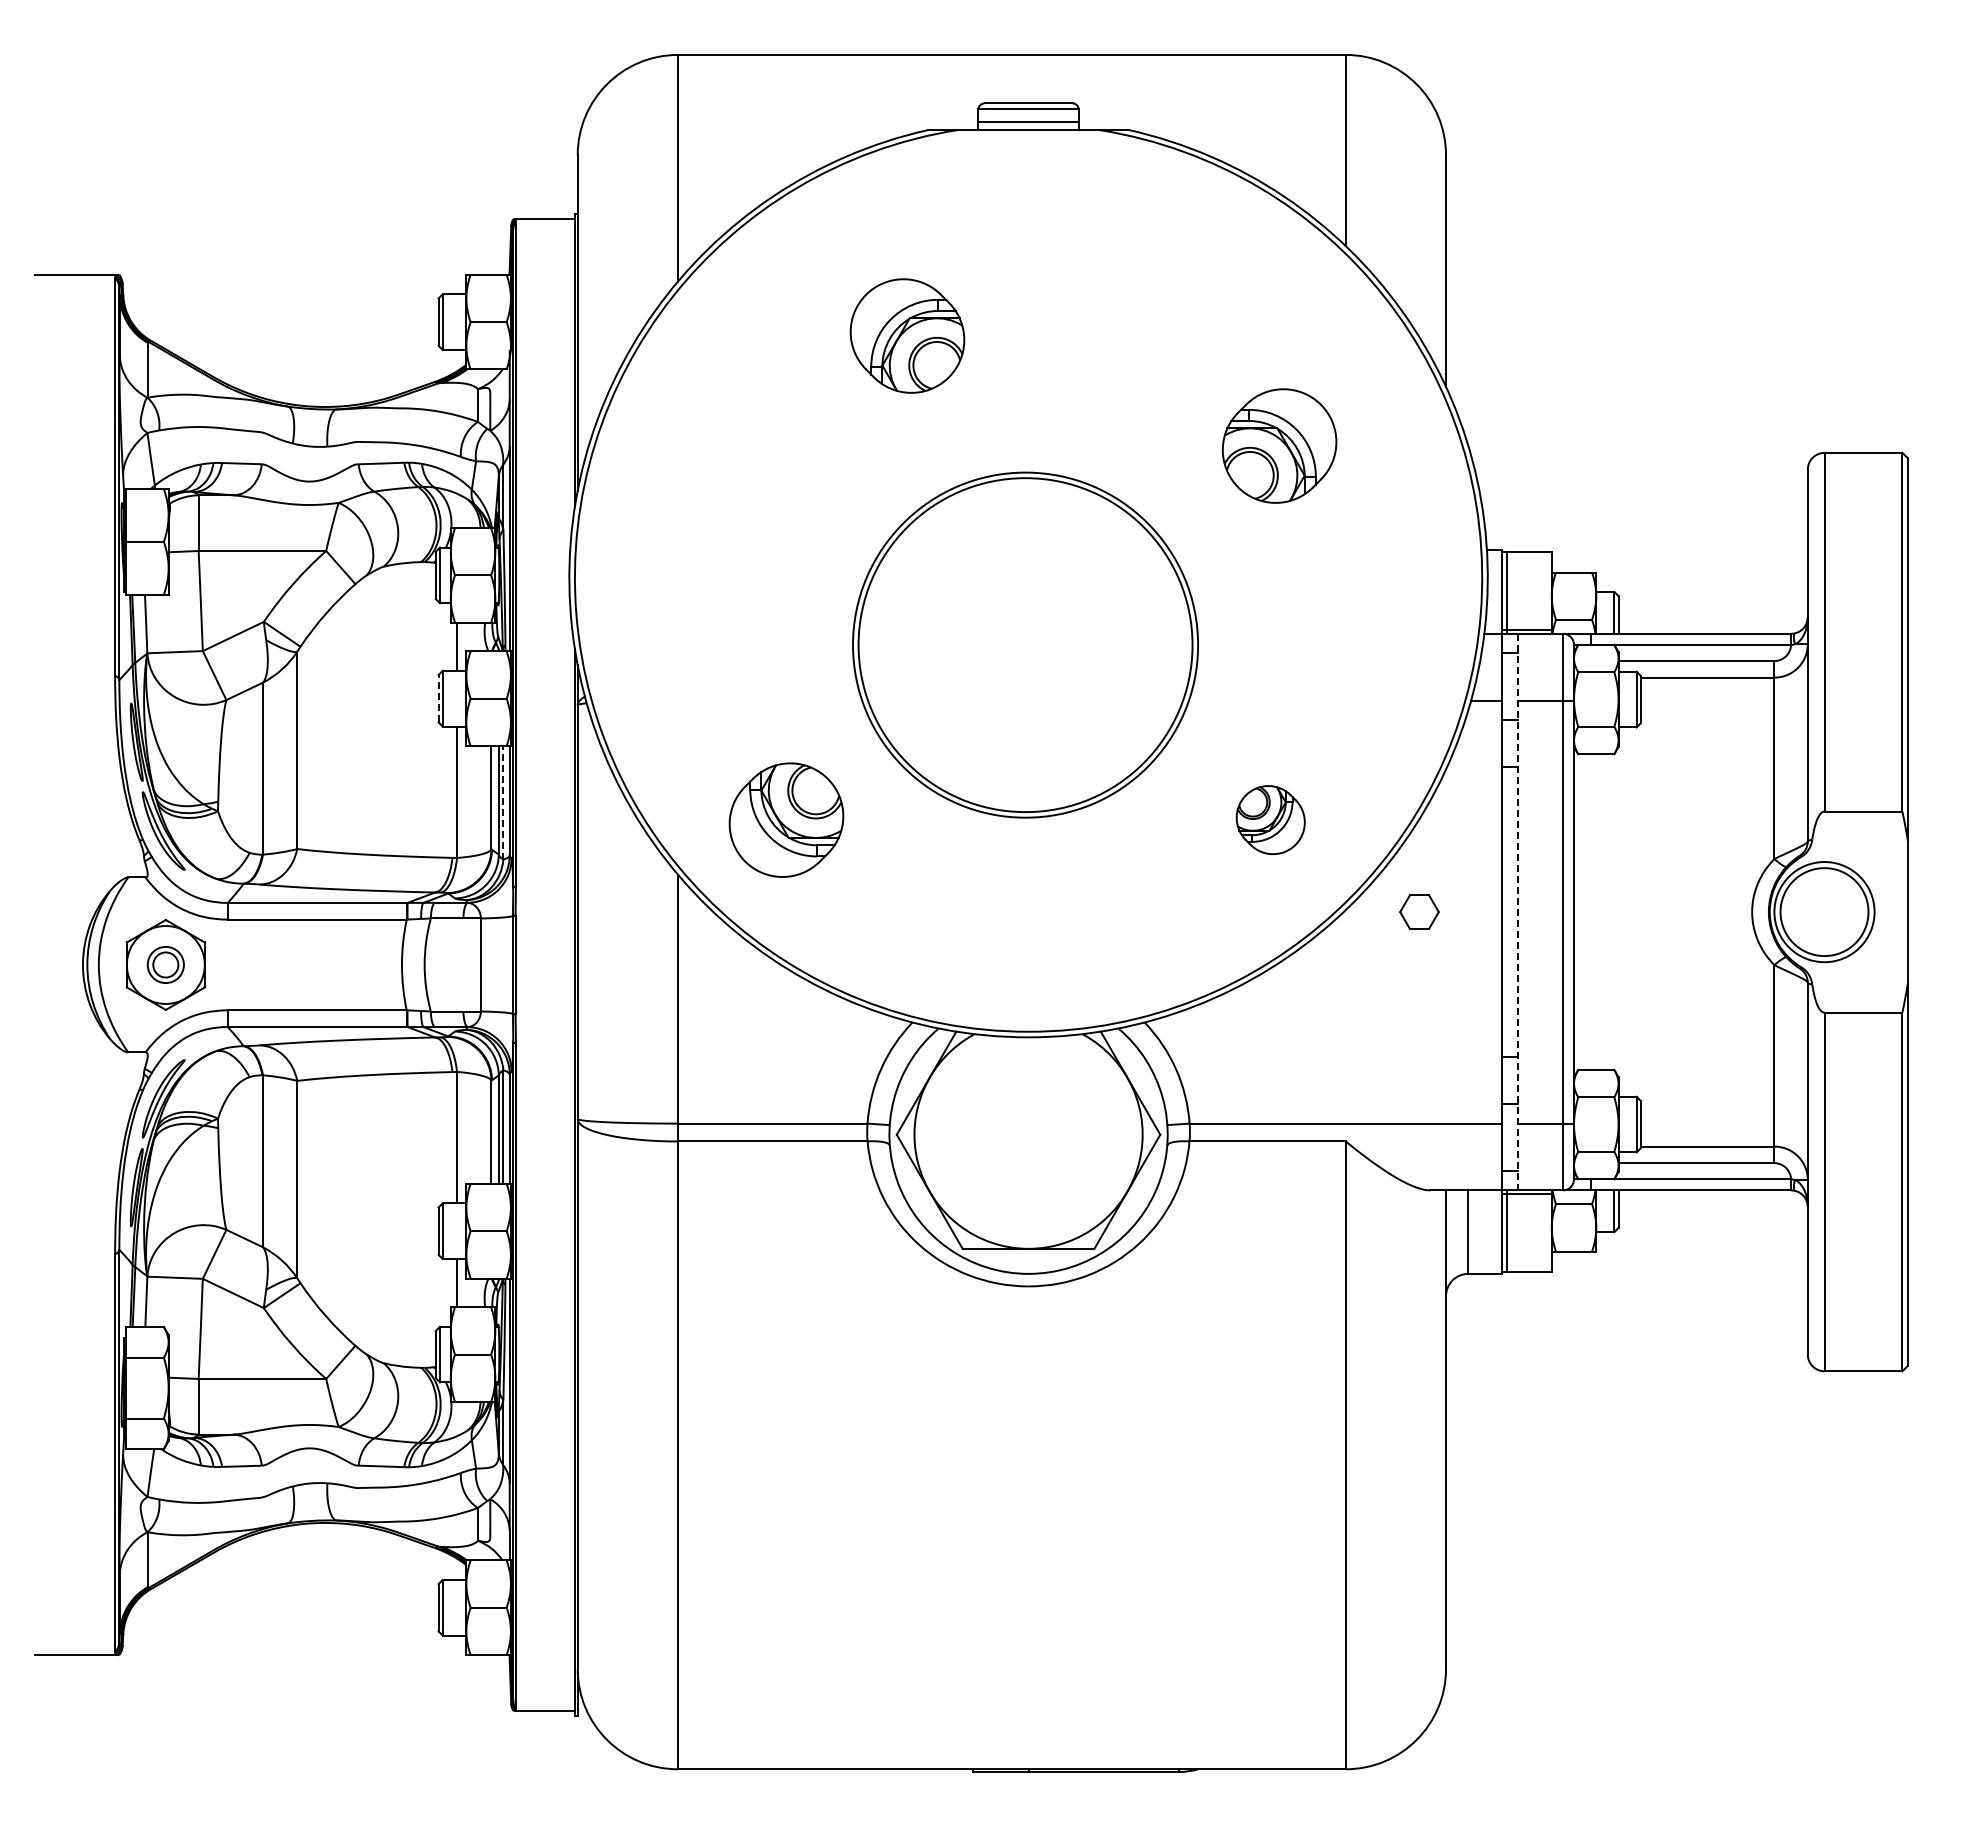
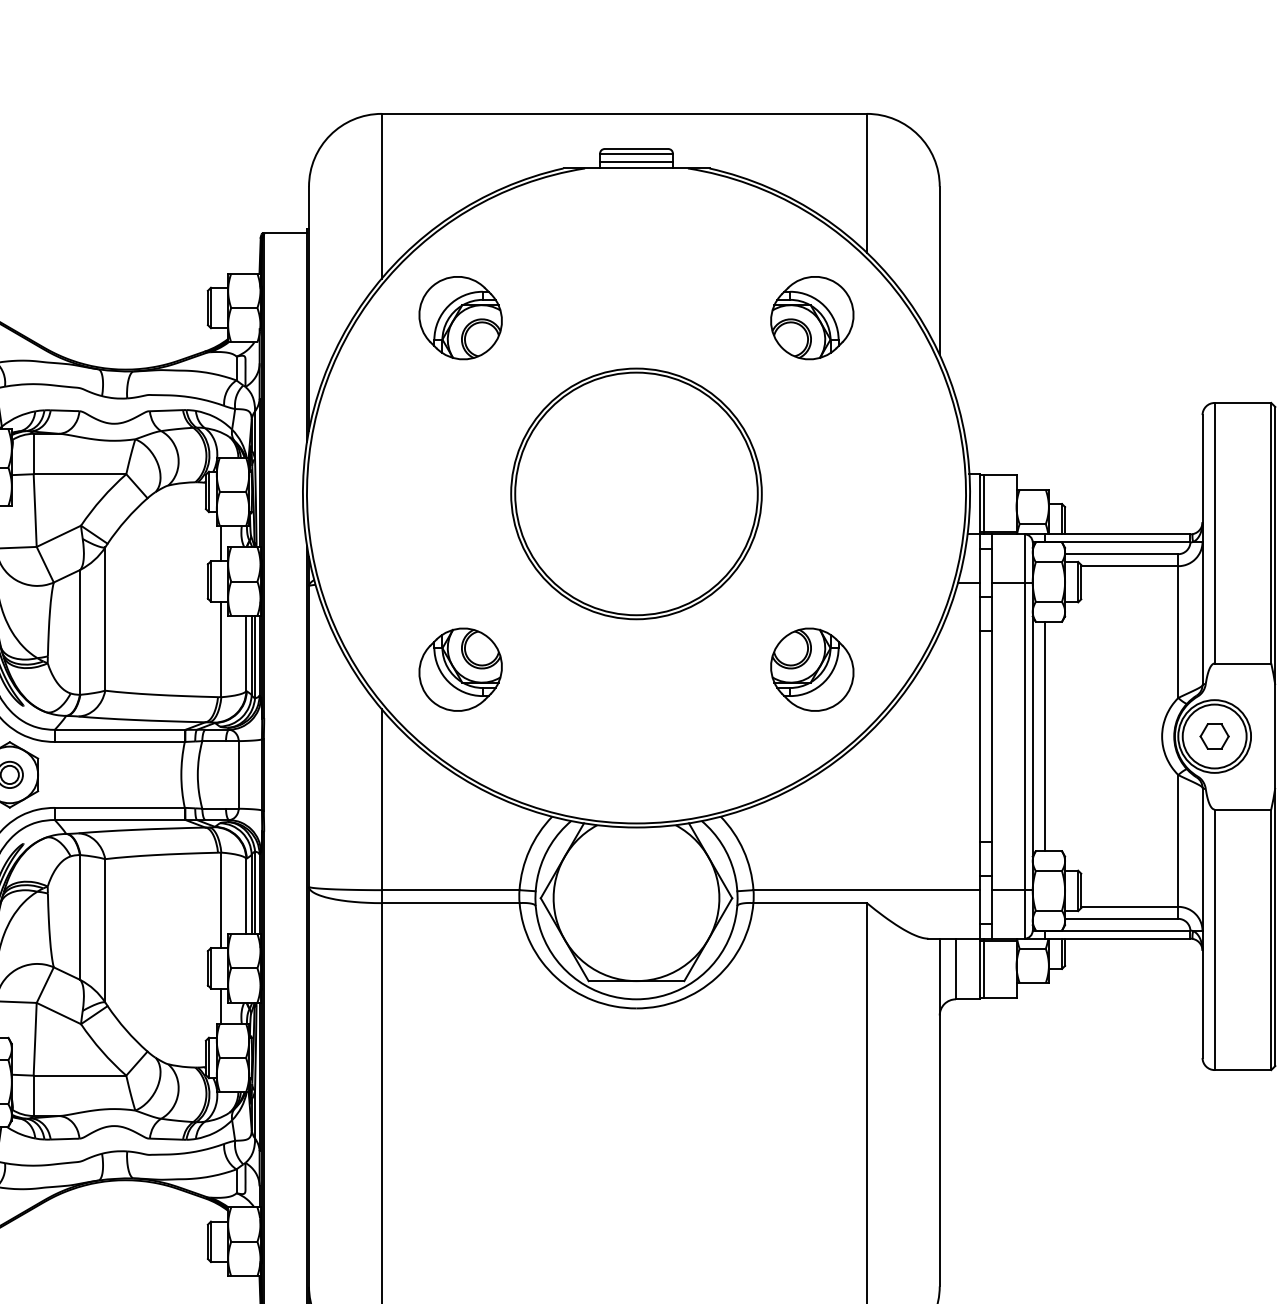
part: (907, 335) -> (460, 317), moved
part: (1279, 445) -> (812, 317), moved
part: (1025, 644) -> (636, 493), moved
line: (438, 698) -> (207, 581), dashed -> solid
line: (503, 802) -> (255, 656), dashed -> solid
part: (1270, 819) -> (812, 669), size x1.67
part: (1419, 911) -> (1214, 736), moved
line: (1518, 912) -> (992, 736), dashed -> solid
line: (1590, 912) -> (1044, 736), added

